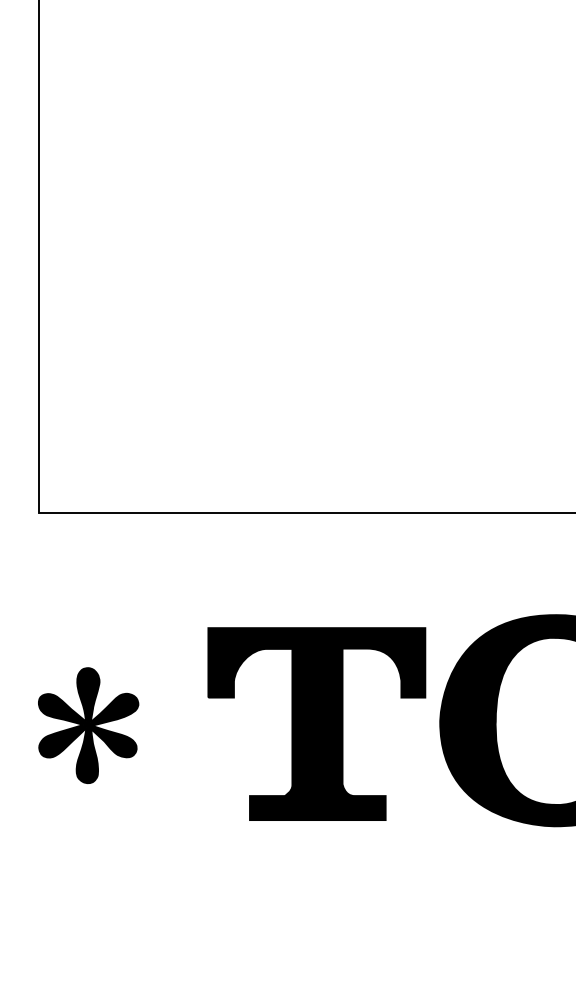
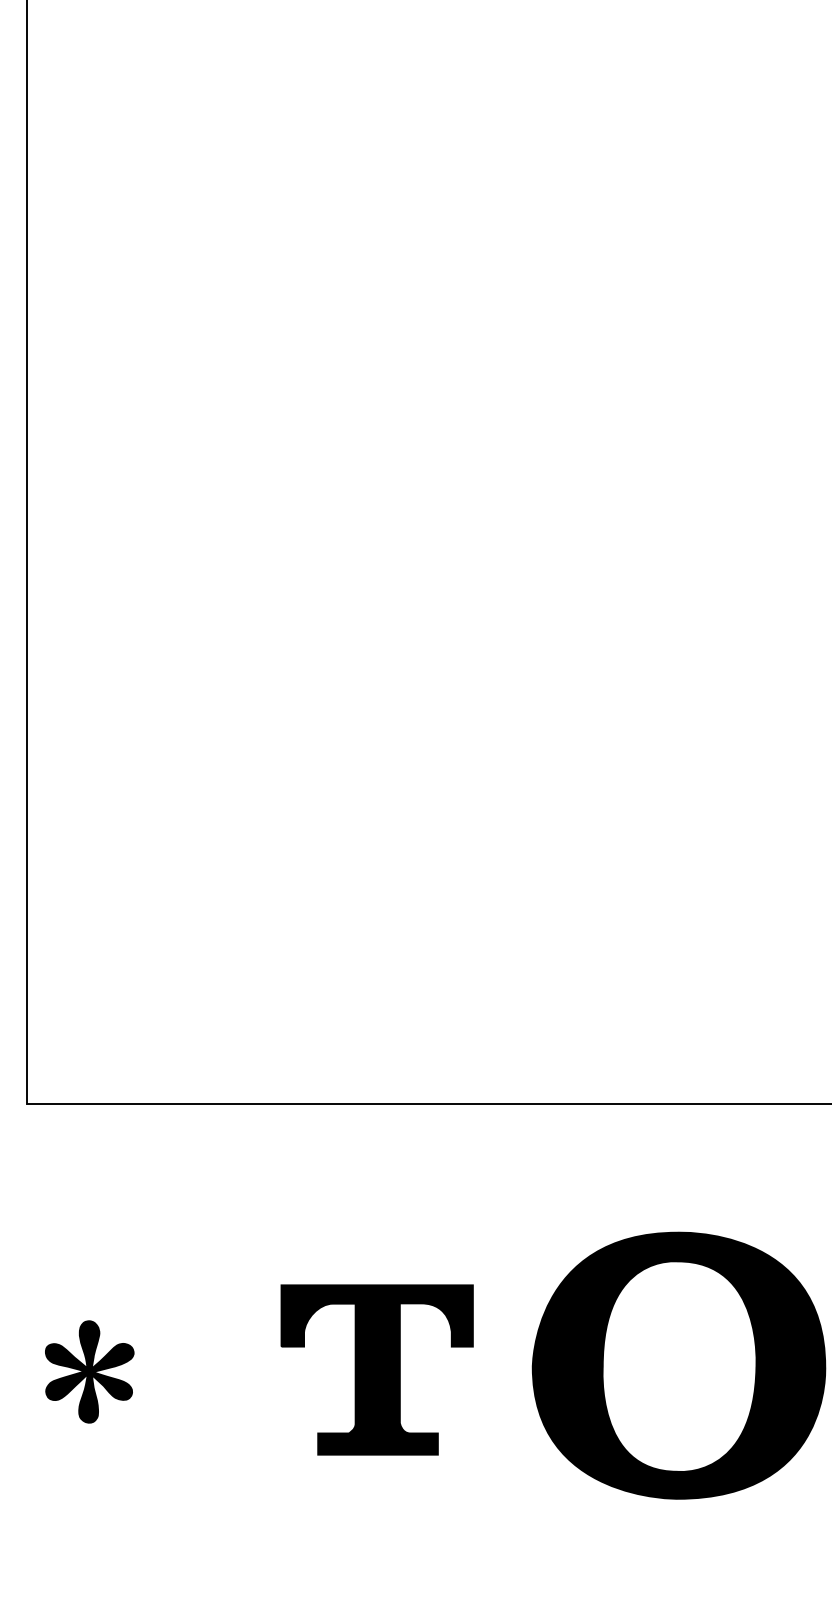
part: (316, 723) -> (376, 1369), size x0.7
part: (88, 725) -> (89, 1371), size x0.7

